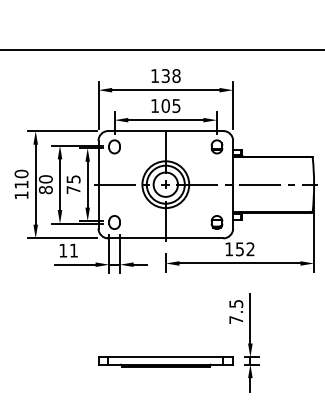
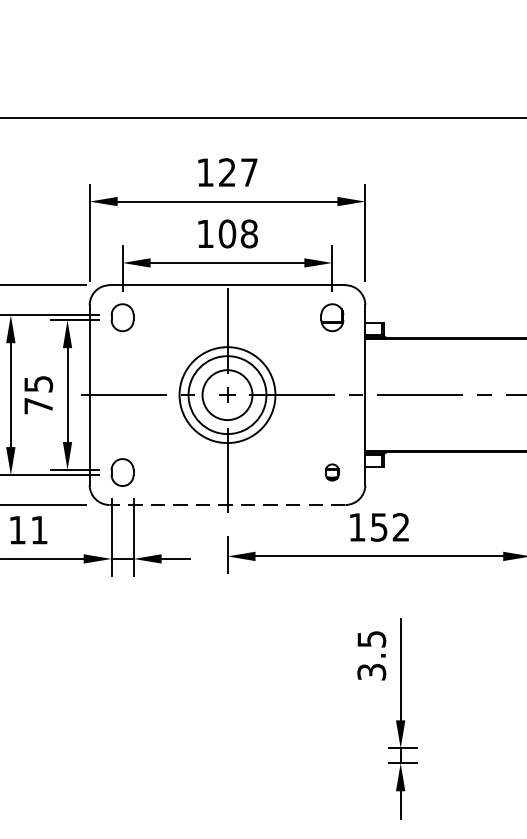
text: (170, 76) -> (237, 173), 138 -> 127
text: (176, 105) -> (249, 232), 105 -> 108
part: (216, 222) -> (331, 472), size x0.6
line: (165, 238) -> (226, 505), solid -> dashed
text: (236, 319) -> (372, 671), 7.5 -> 3.5
part: (165, 361) -> (226, 757), removed

